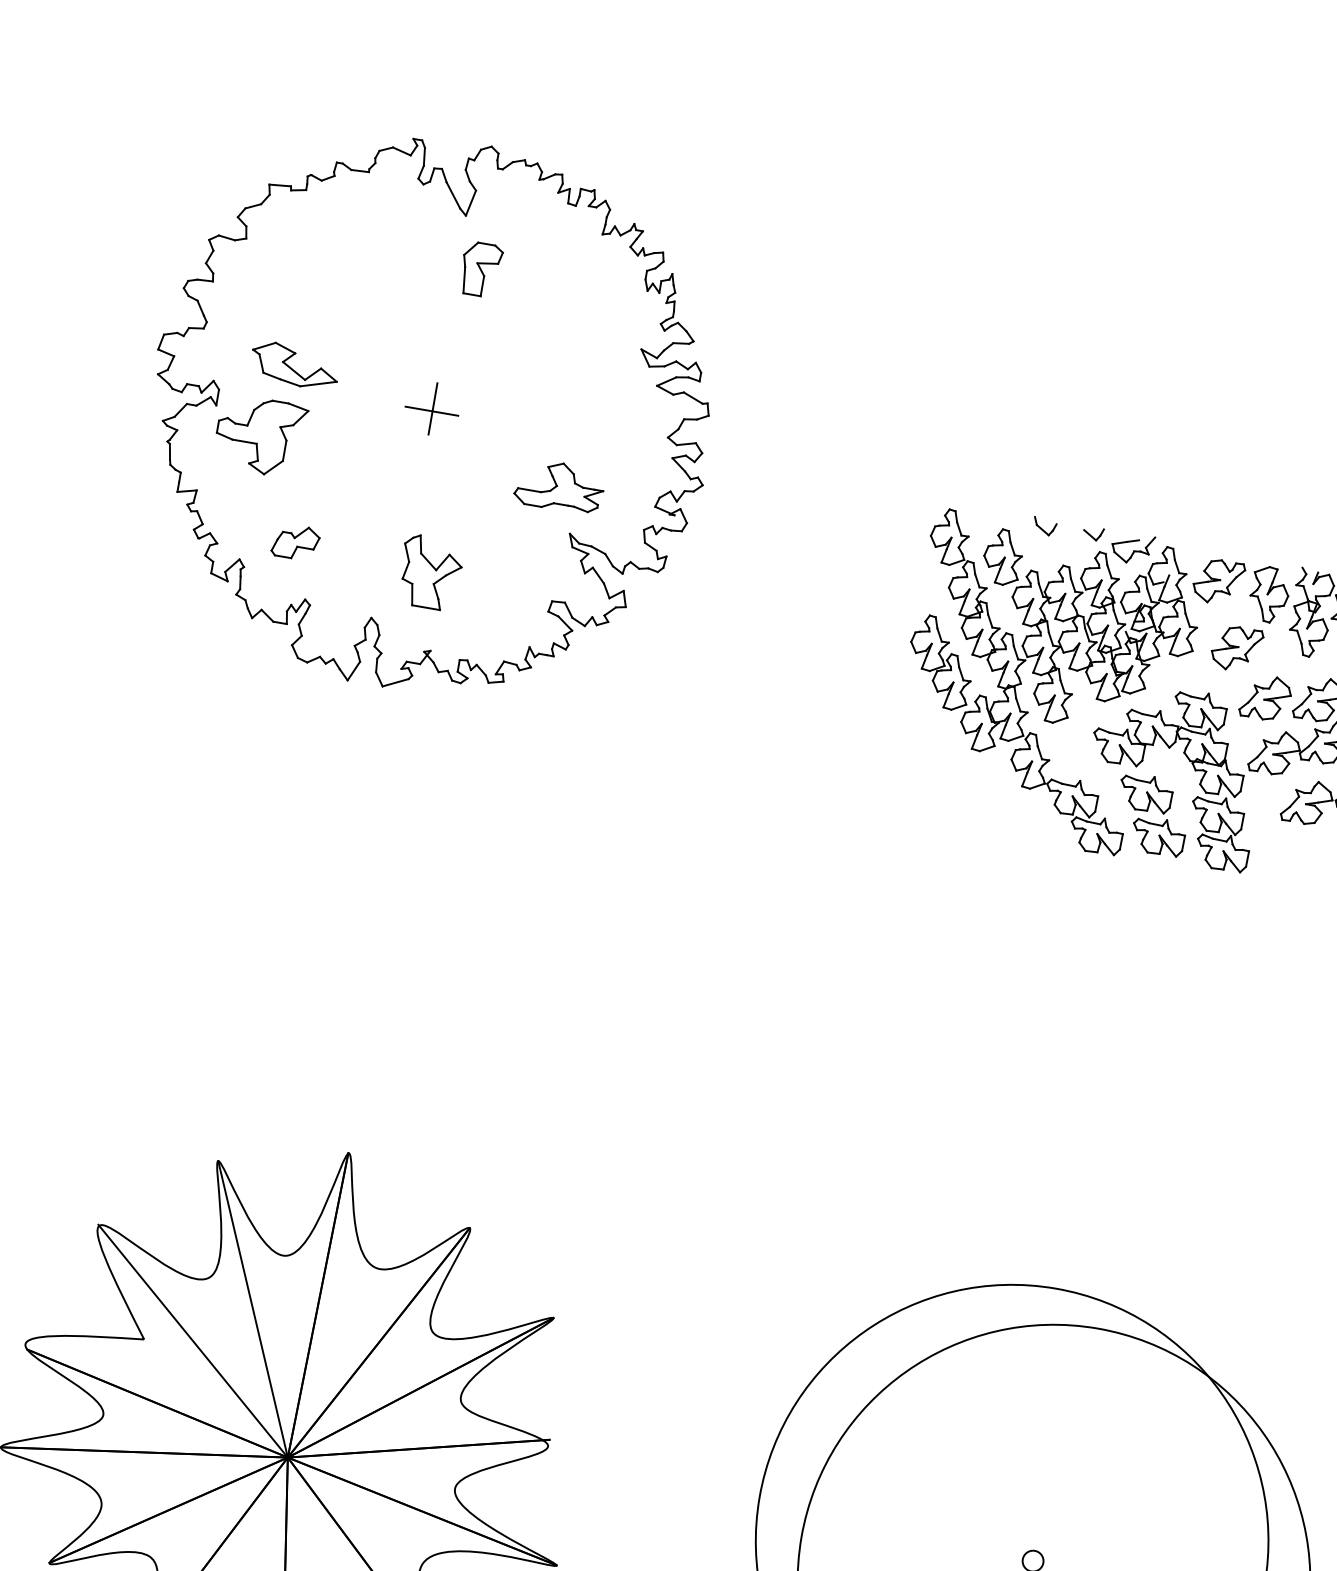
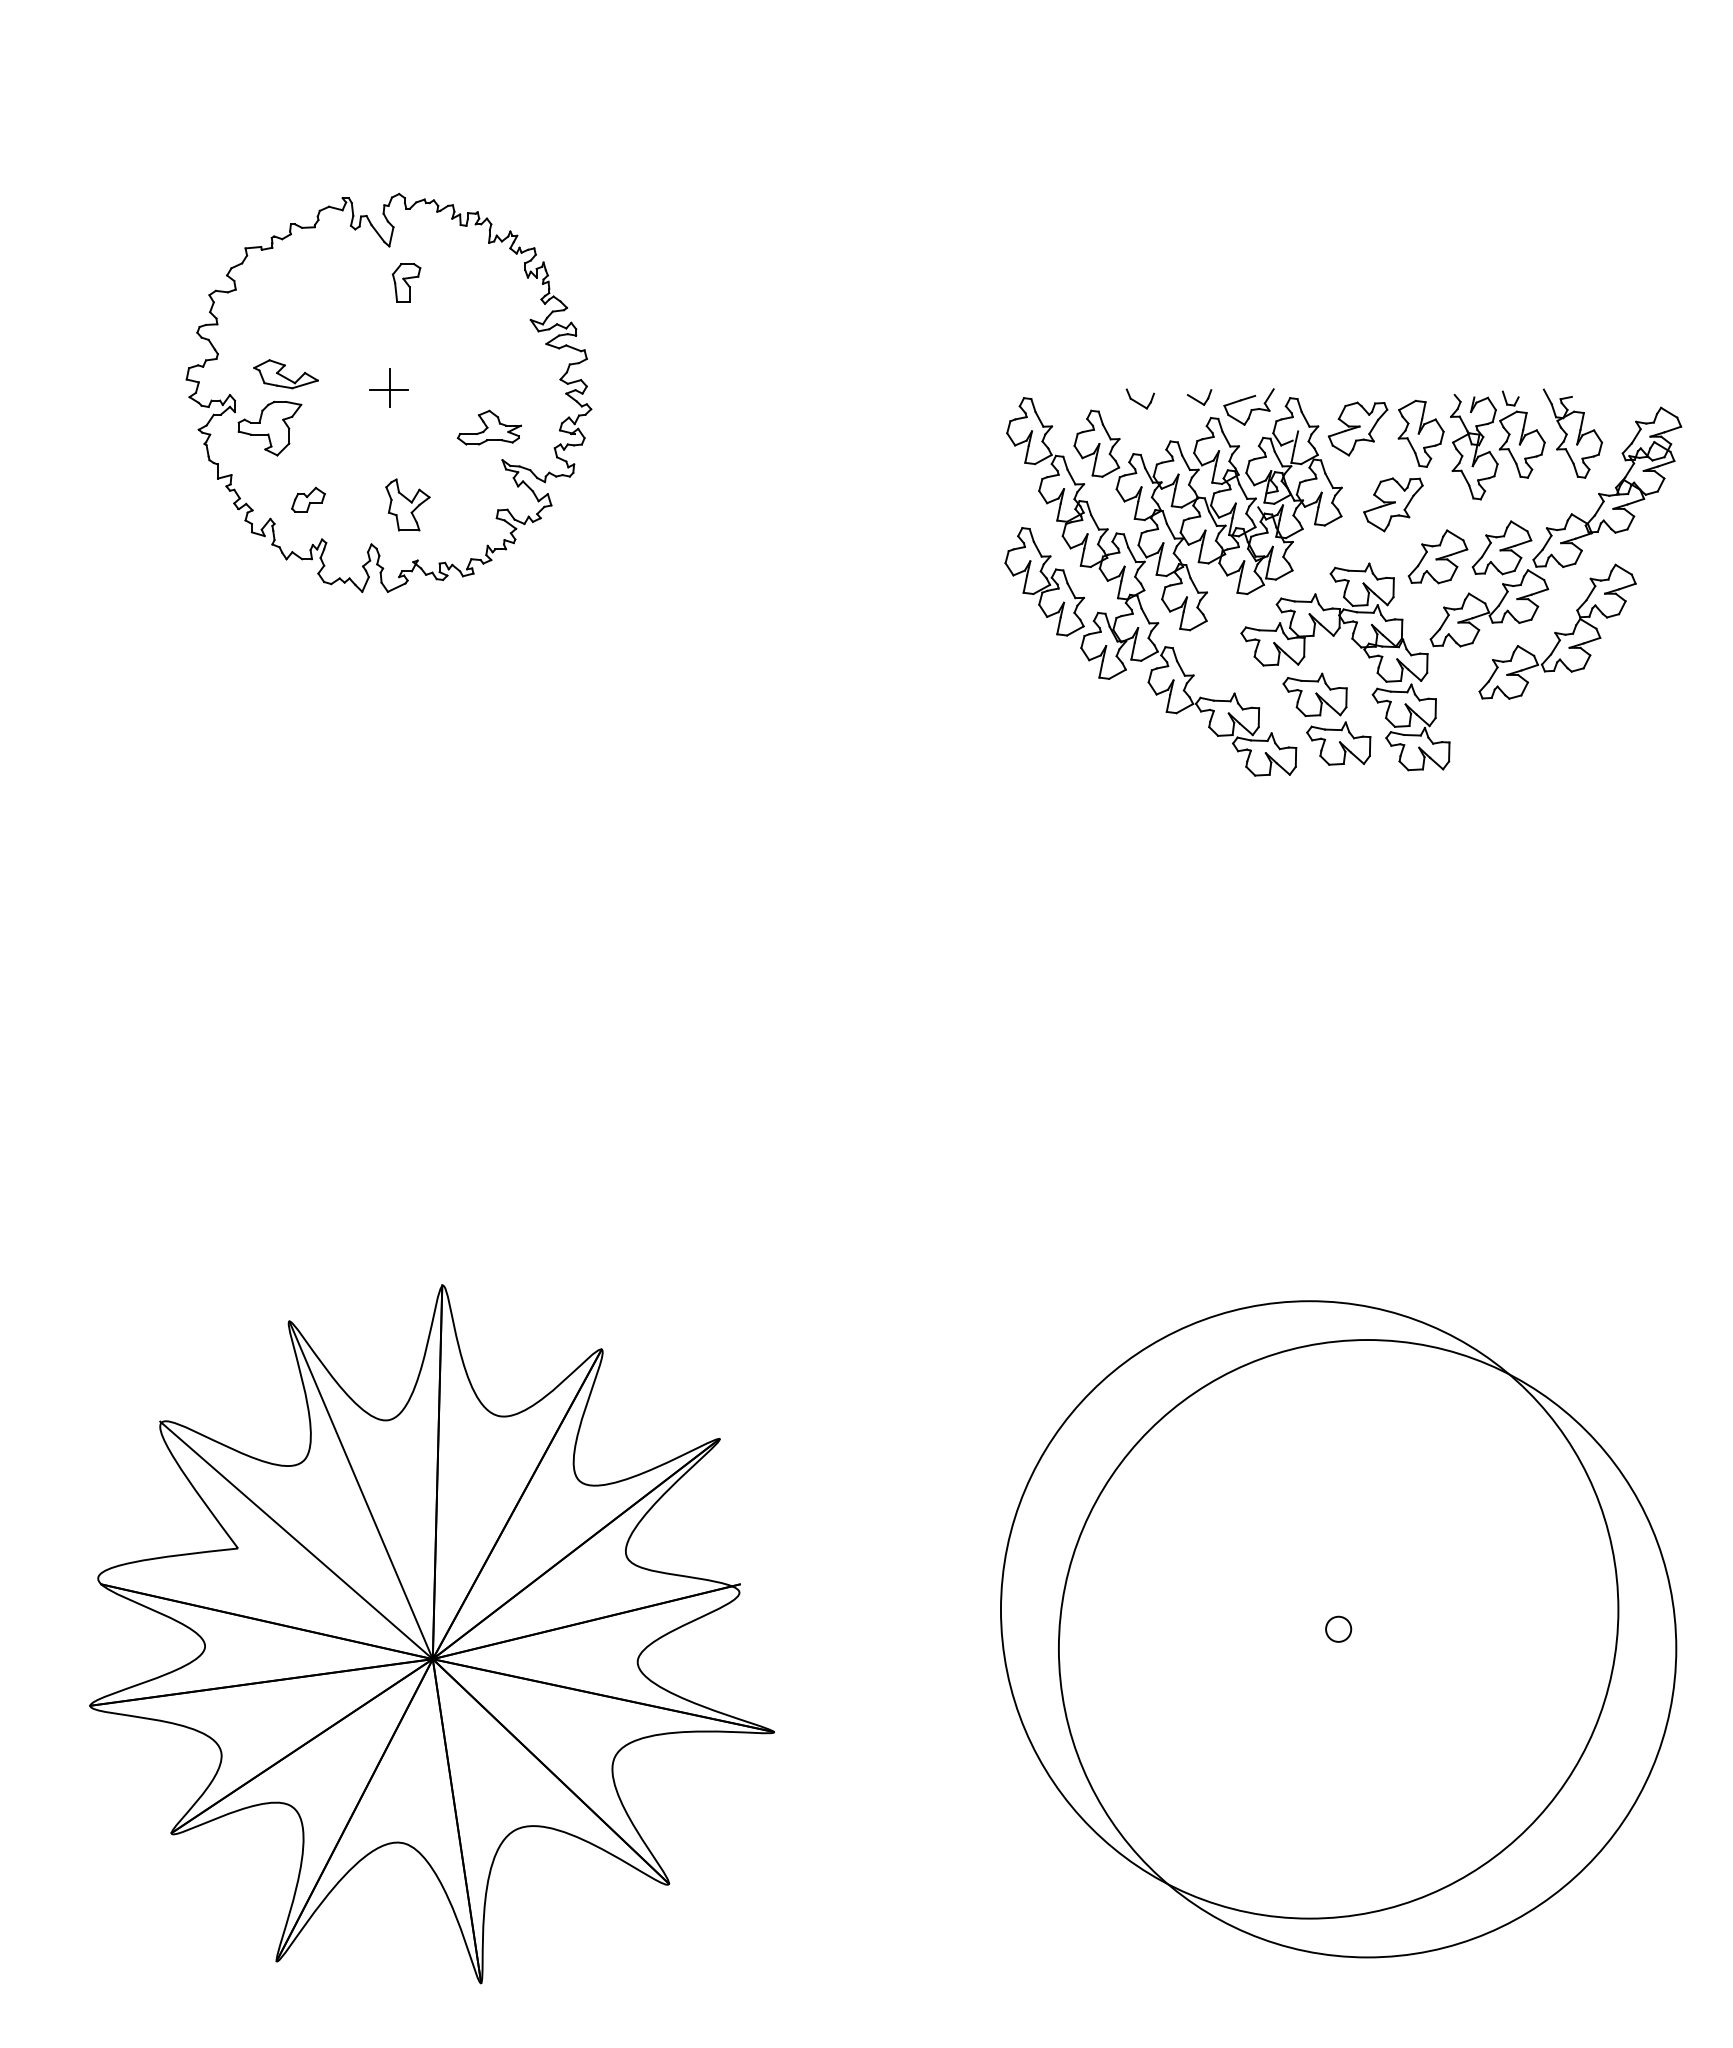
part: (430, 415) -> (388, 392), size x0.6

